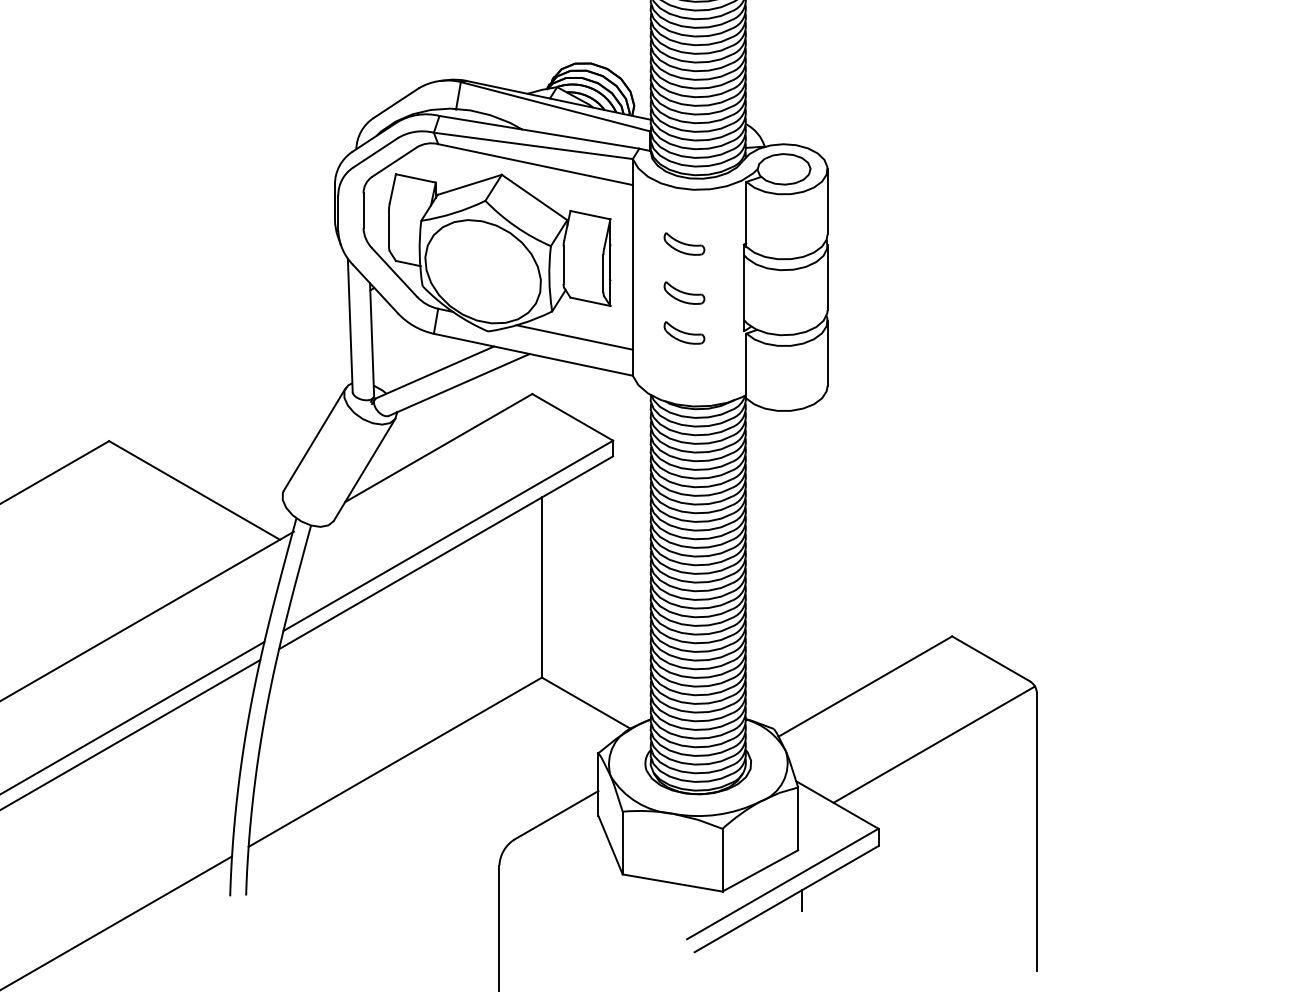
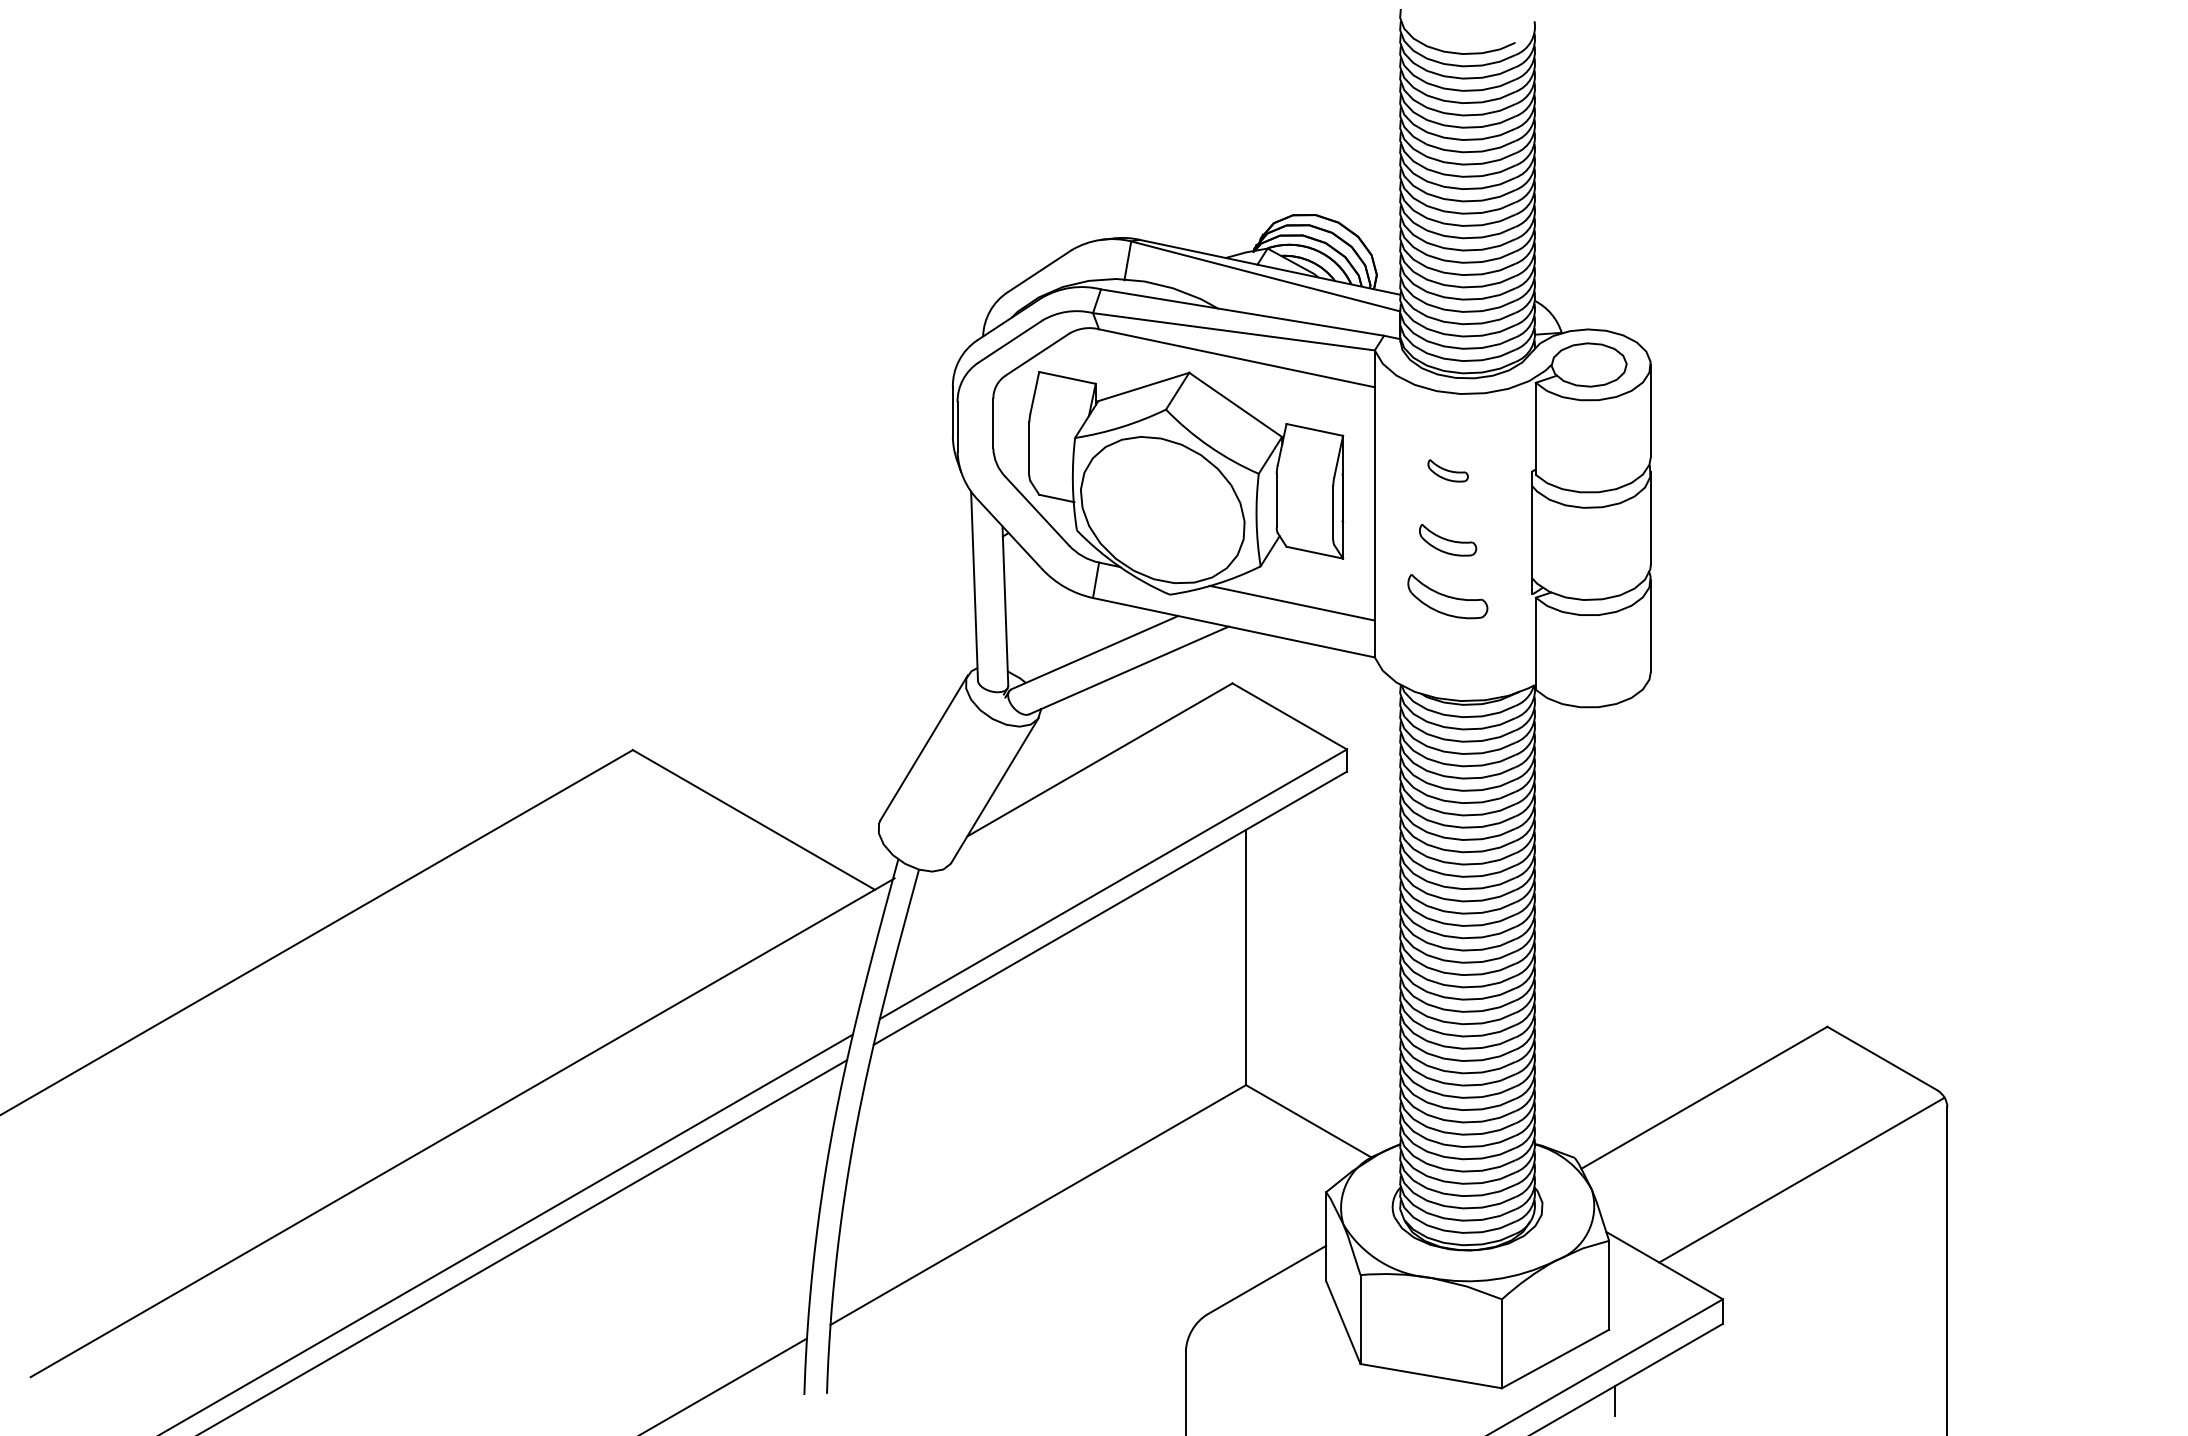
part: (684, 243) -> (1448, 470), size x0.7
part: (684, 332) -> (1448, 596), size x1.4

